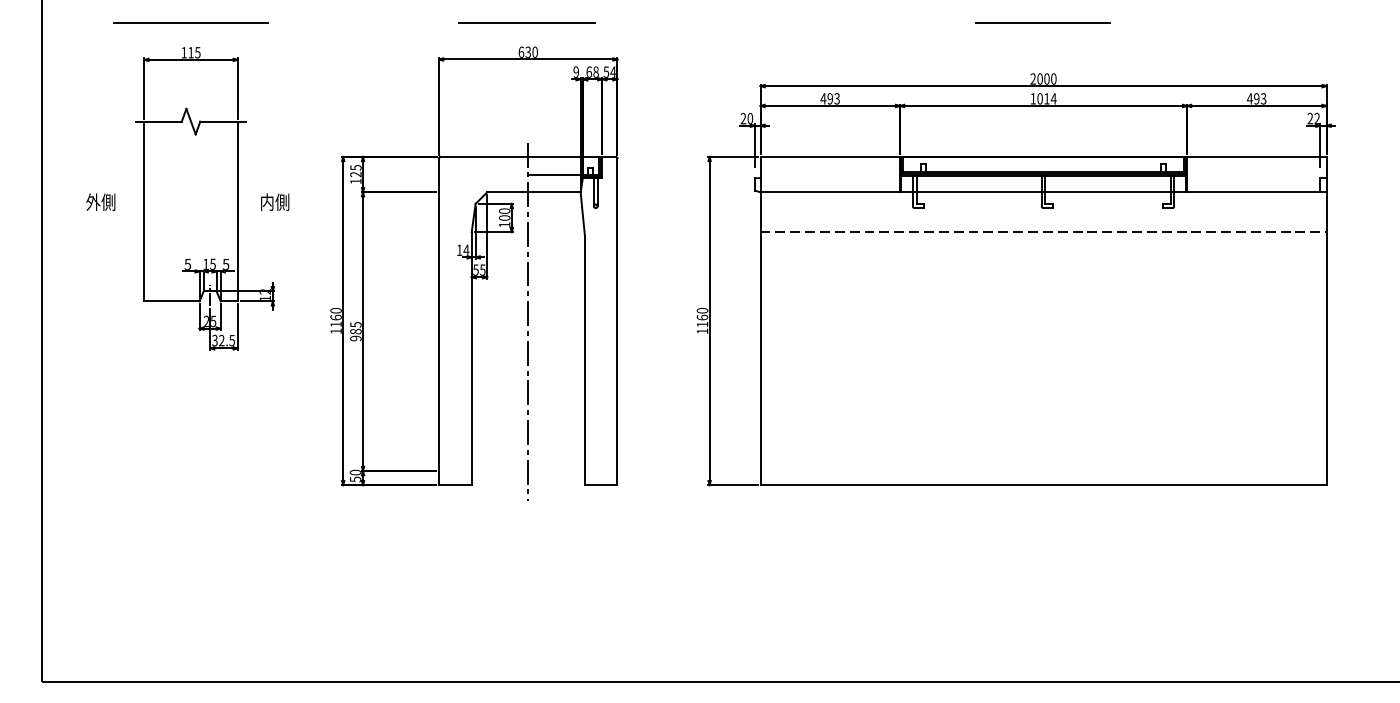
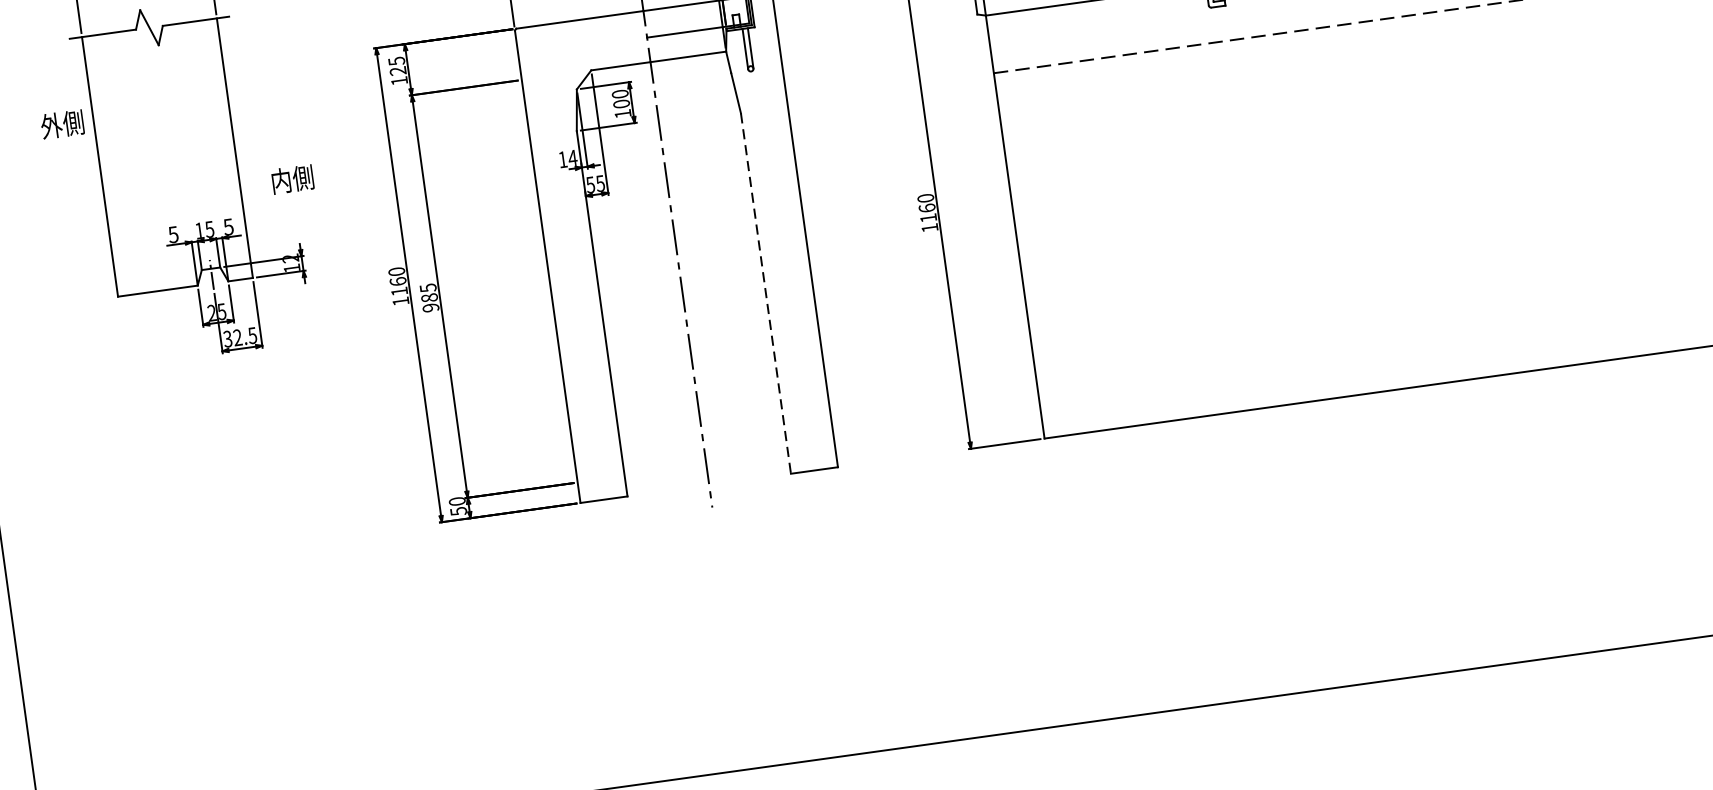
text: (100, 201) -> (61, 123), moved
text: (275, 201) -> (293, 178), moved
line: (584, 360) -> (765, 293), solid -> dashed

